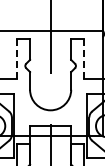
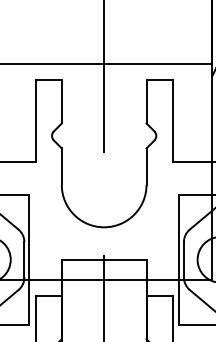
line: (17, 58) -> (35, 120), dashed -> solid
line: (83, 58) -> (171, 120), dashed -> solid

